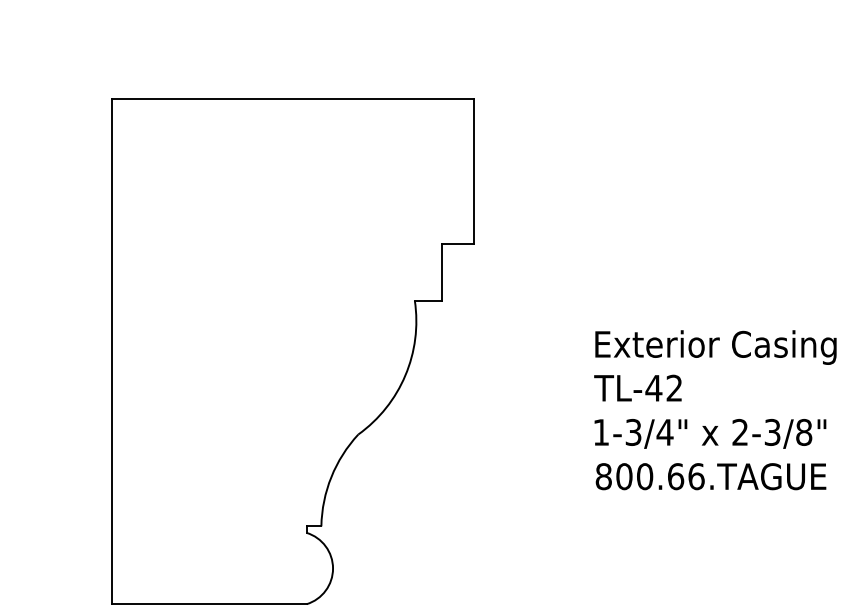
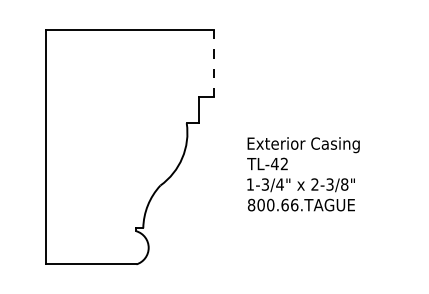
line: (474, 172) -> (214, 63), solid -> dashed
text: (715, 410) -> (303, 174), moved

